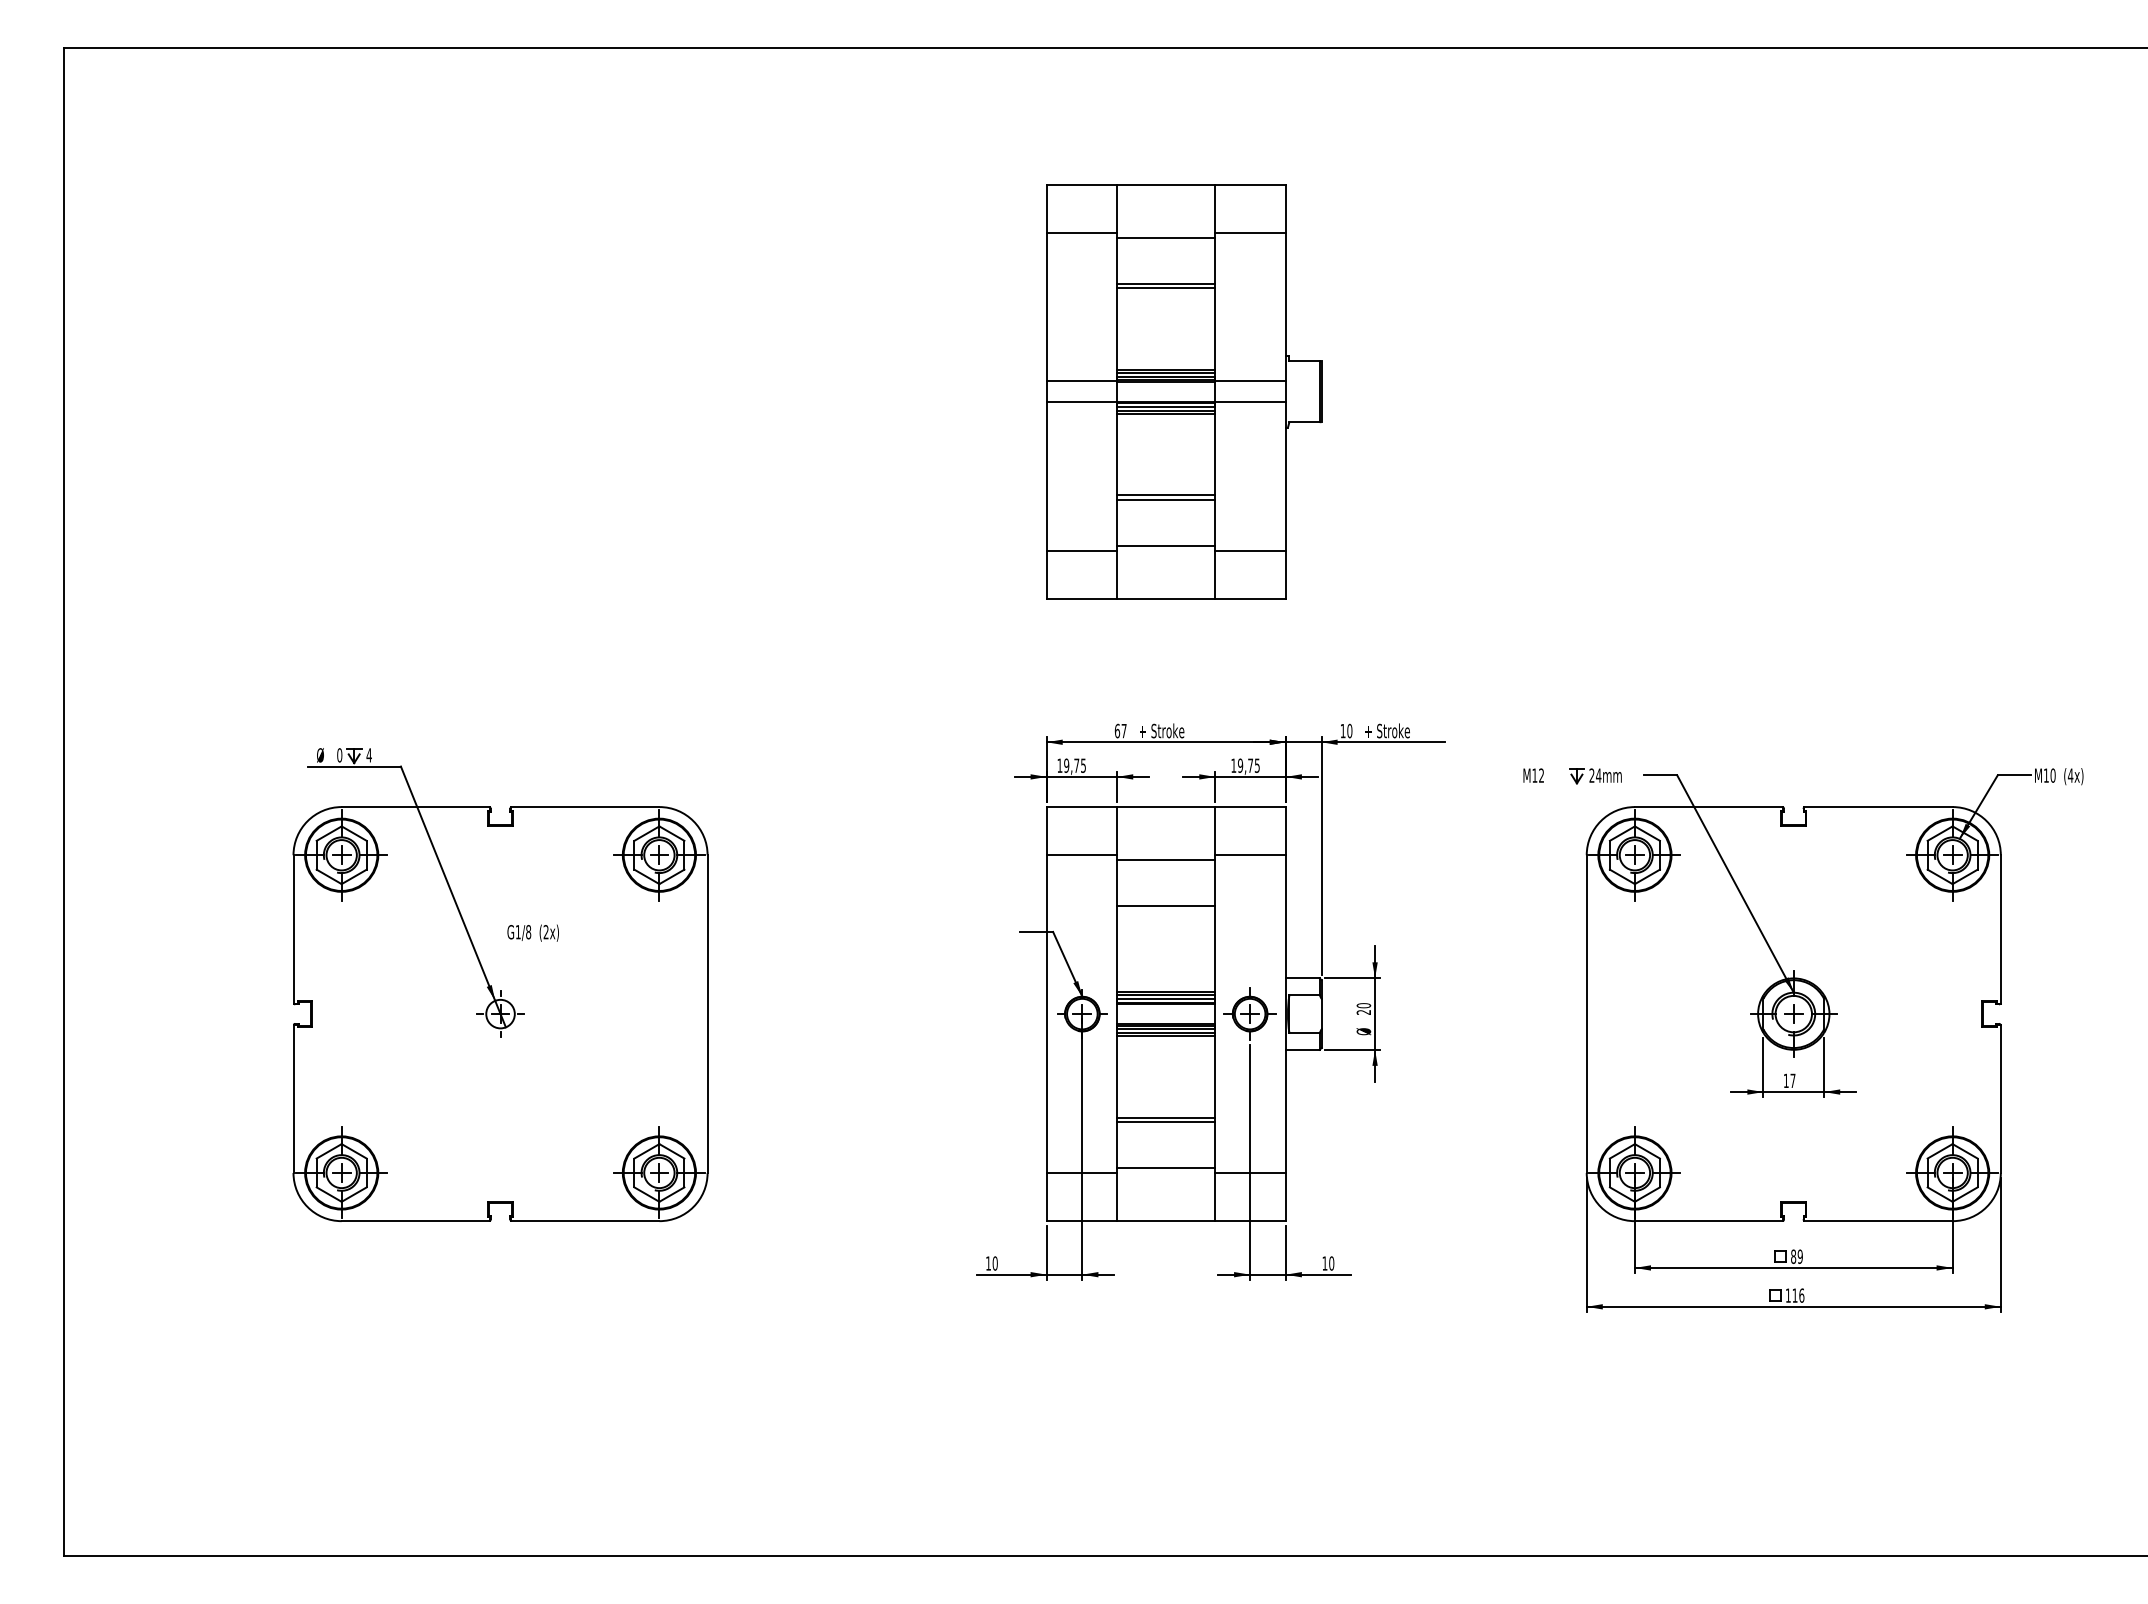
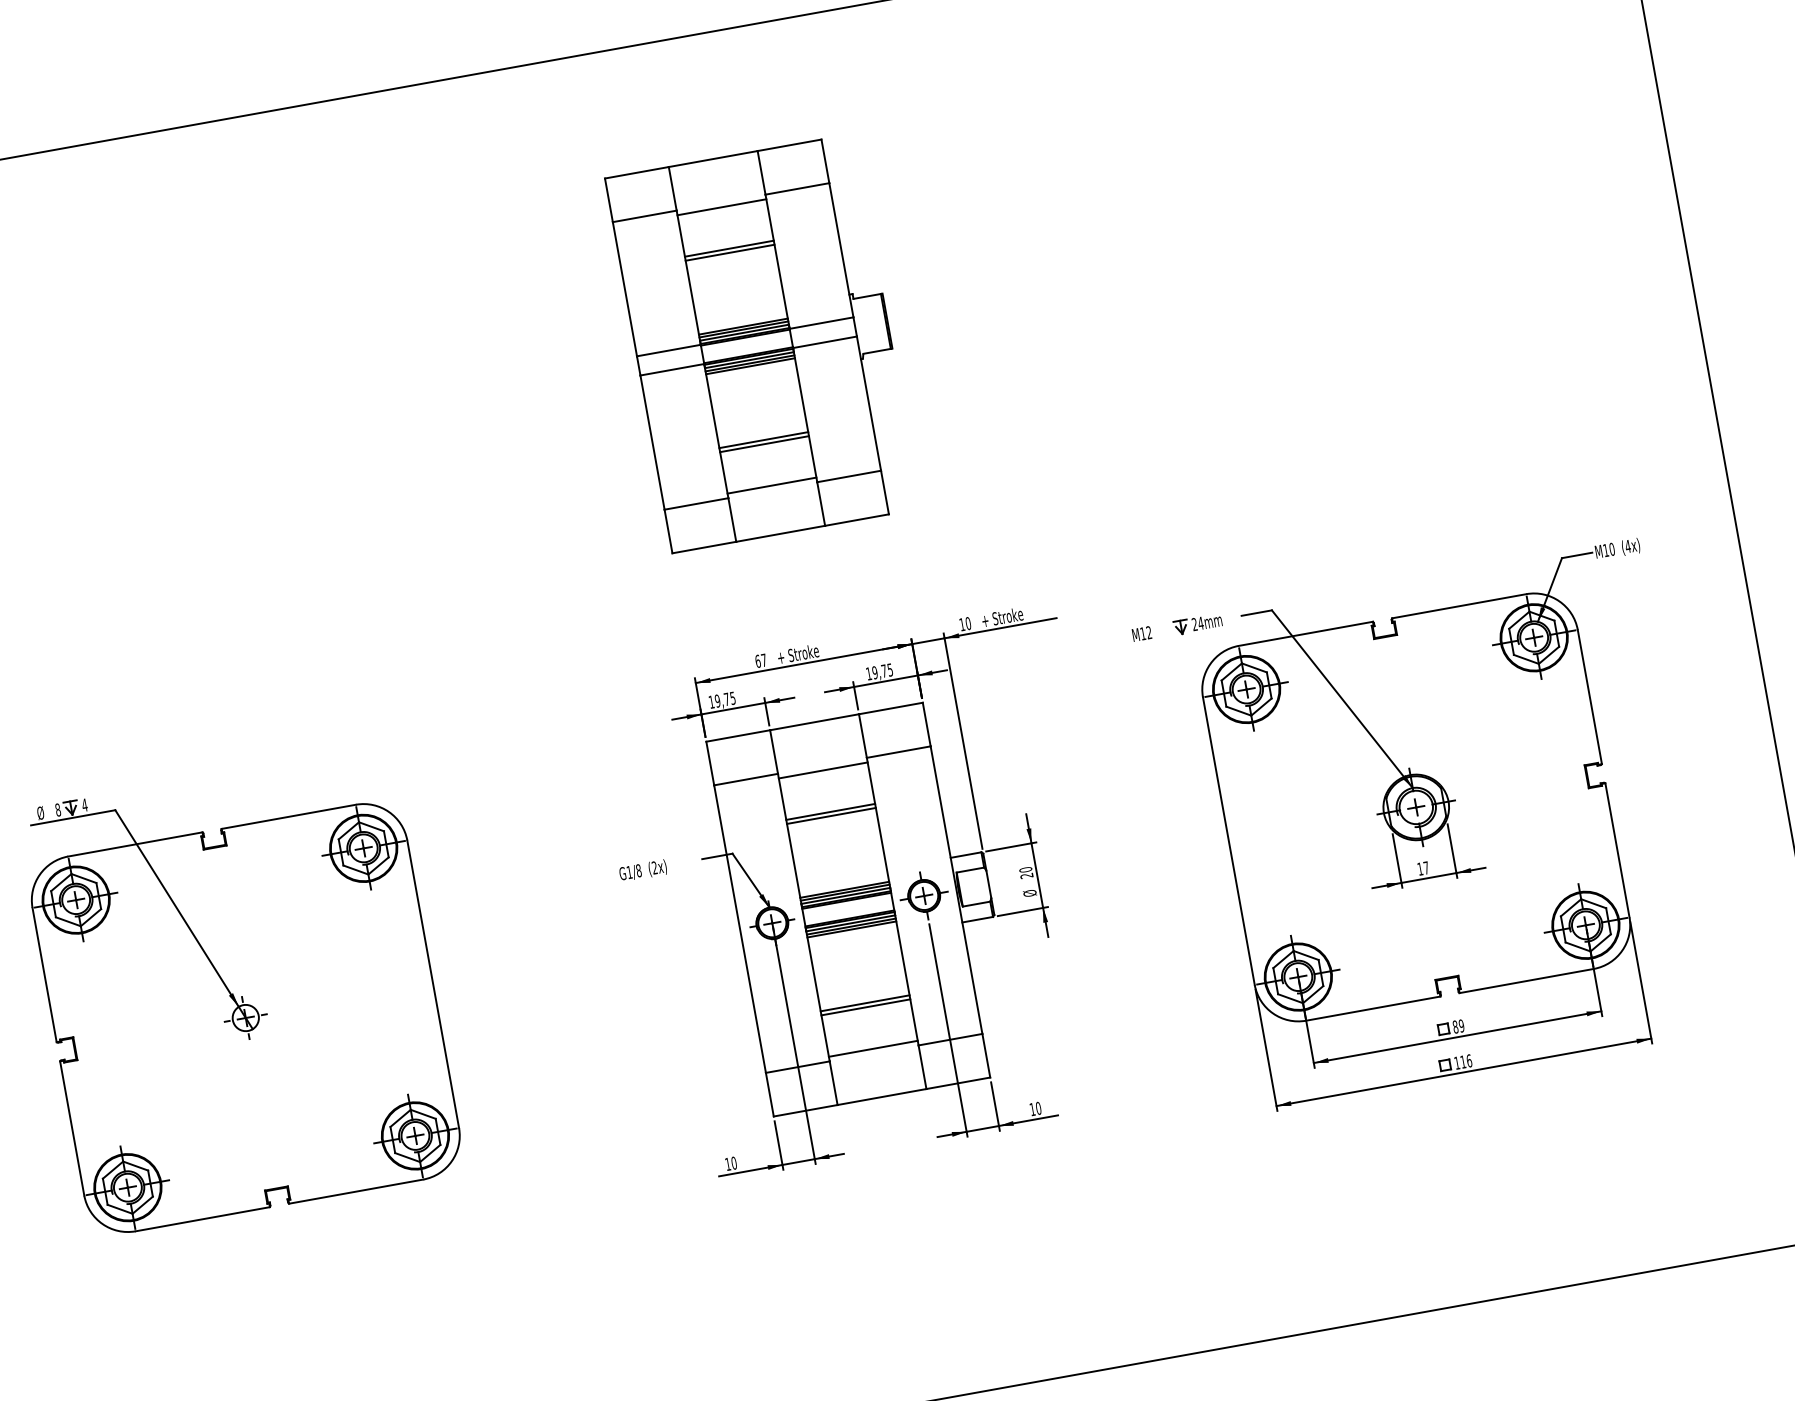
text: (339, 755) -> (57, 810), 0 -> 8
line: (1166, 910) -> (831, 815), added
text: (532, 932) -> (642, 870), moved

